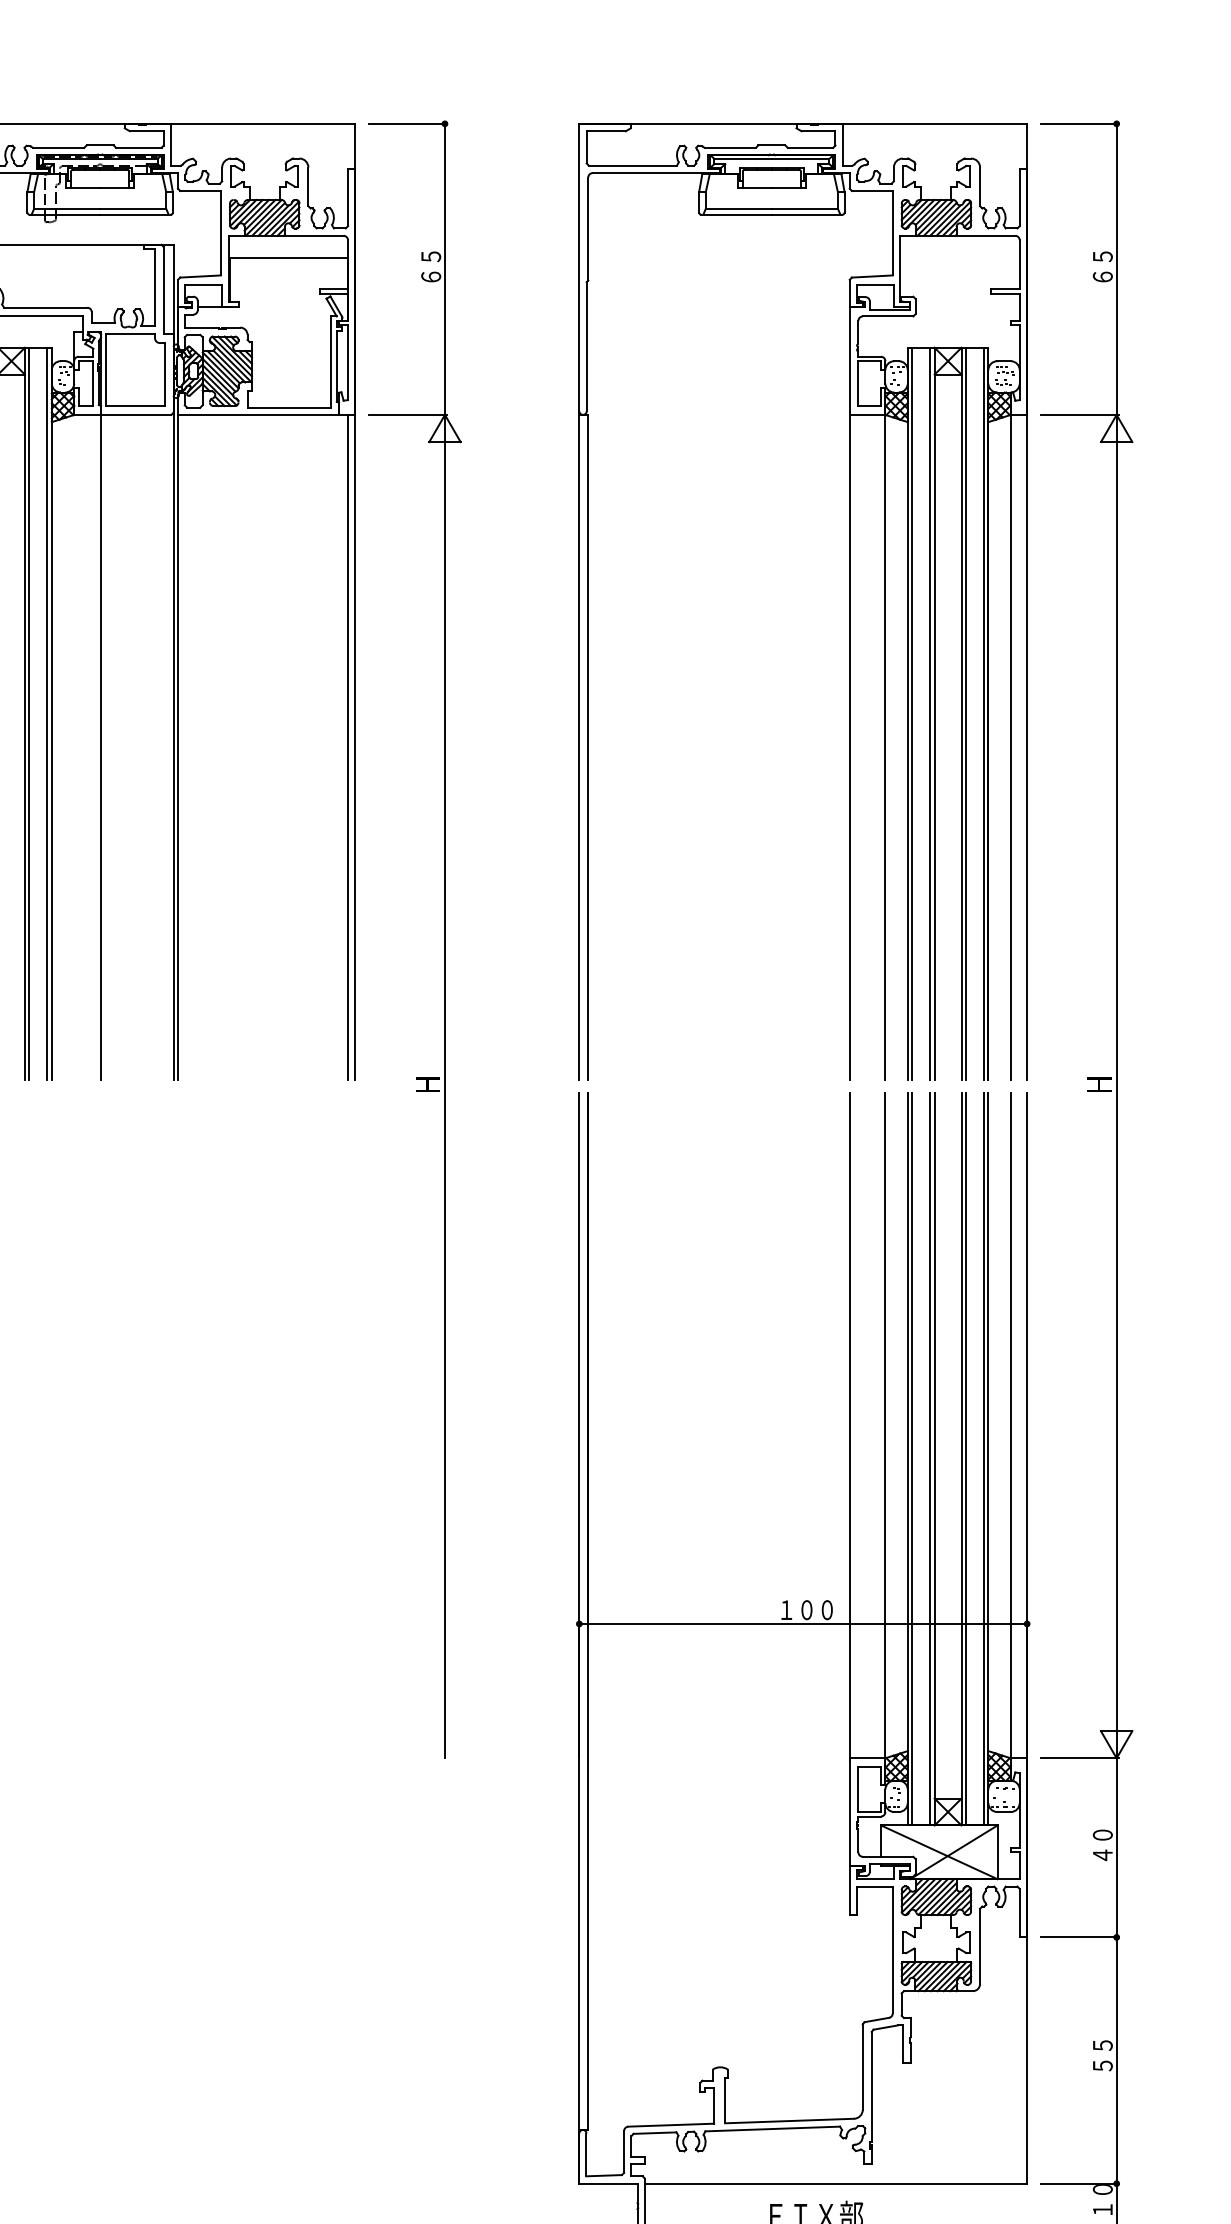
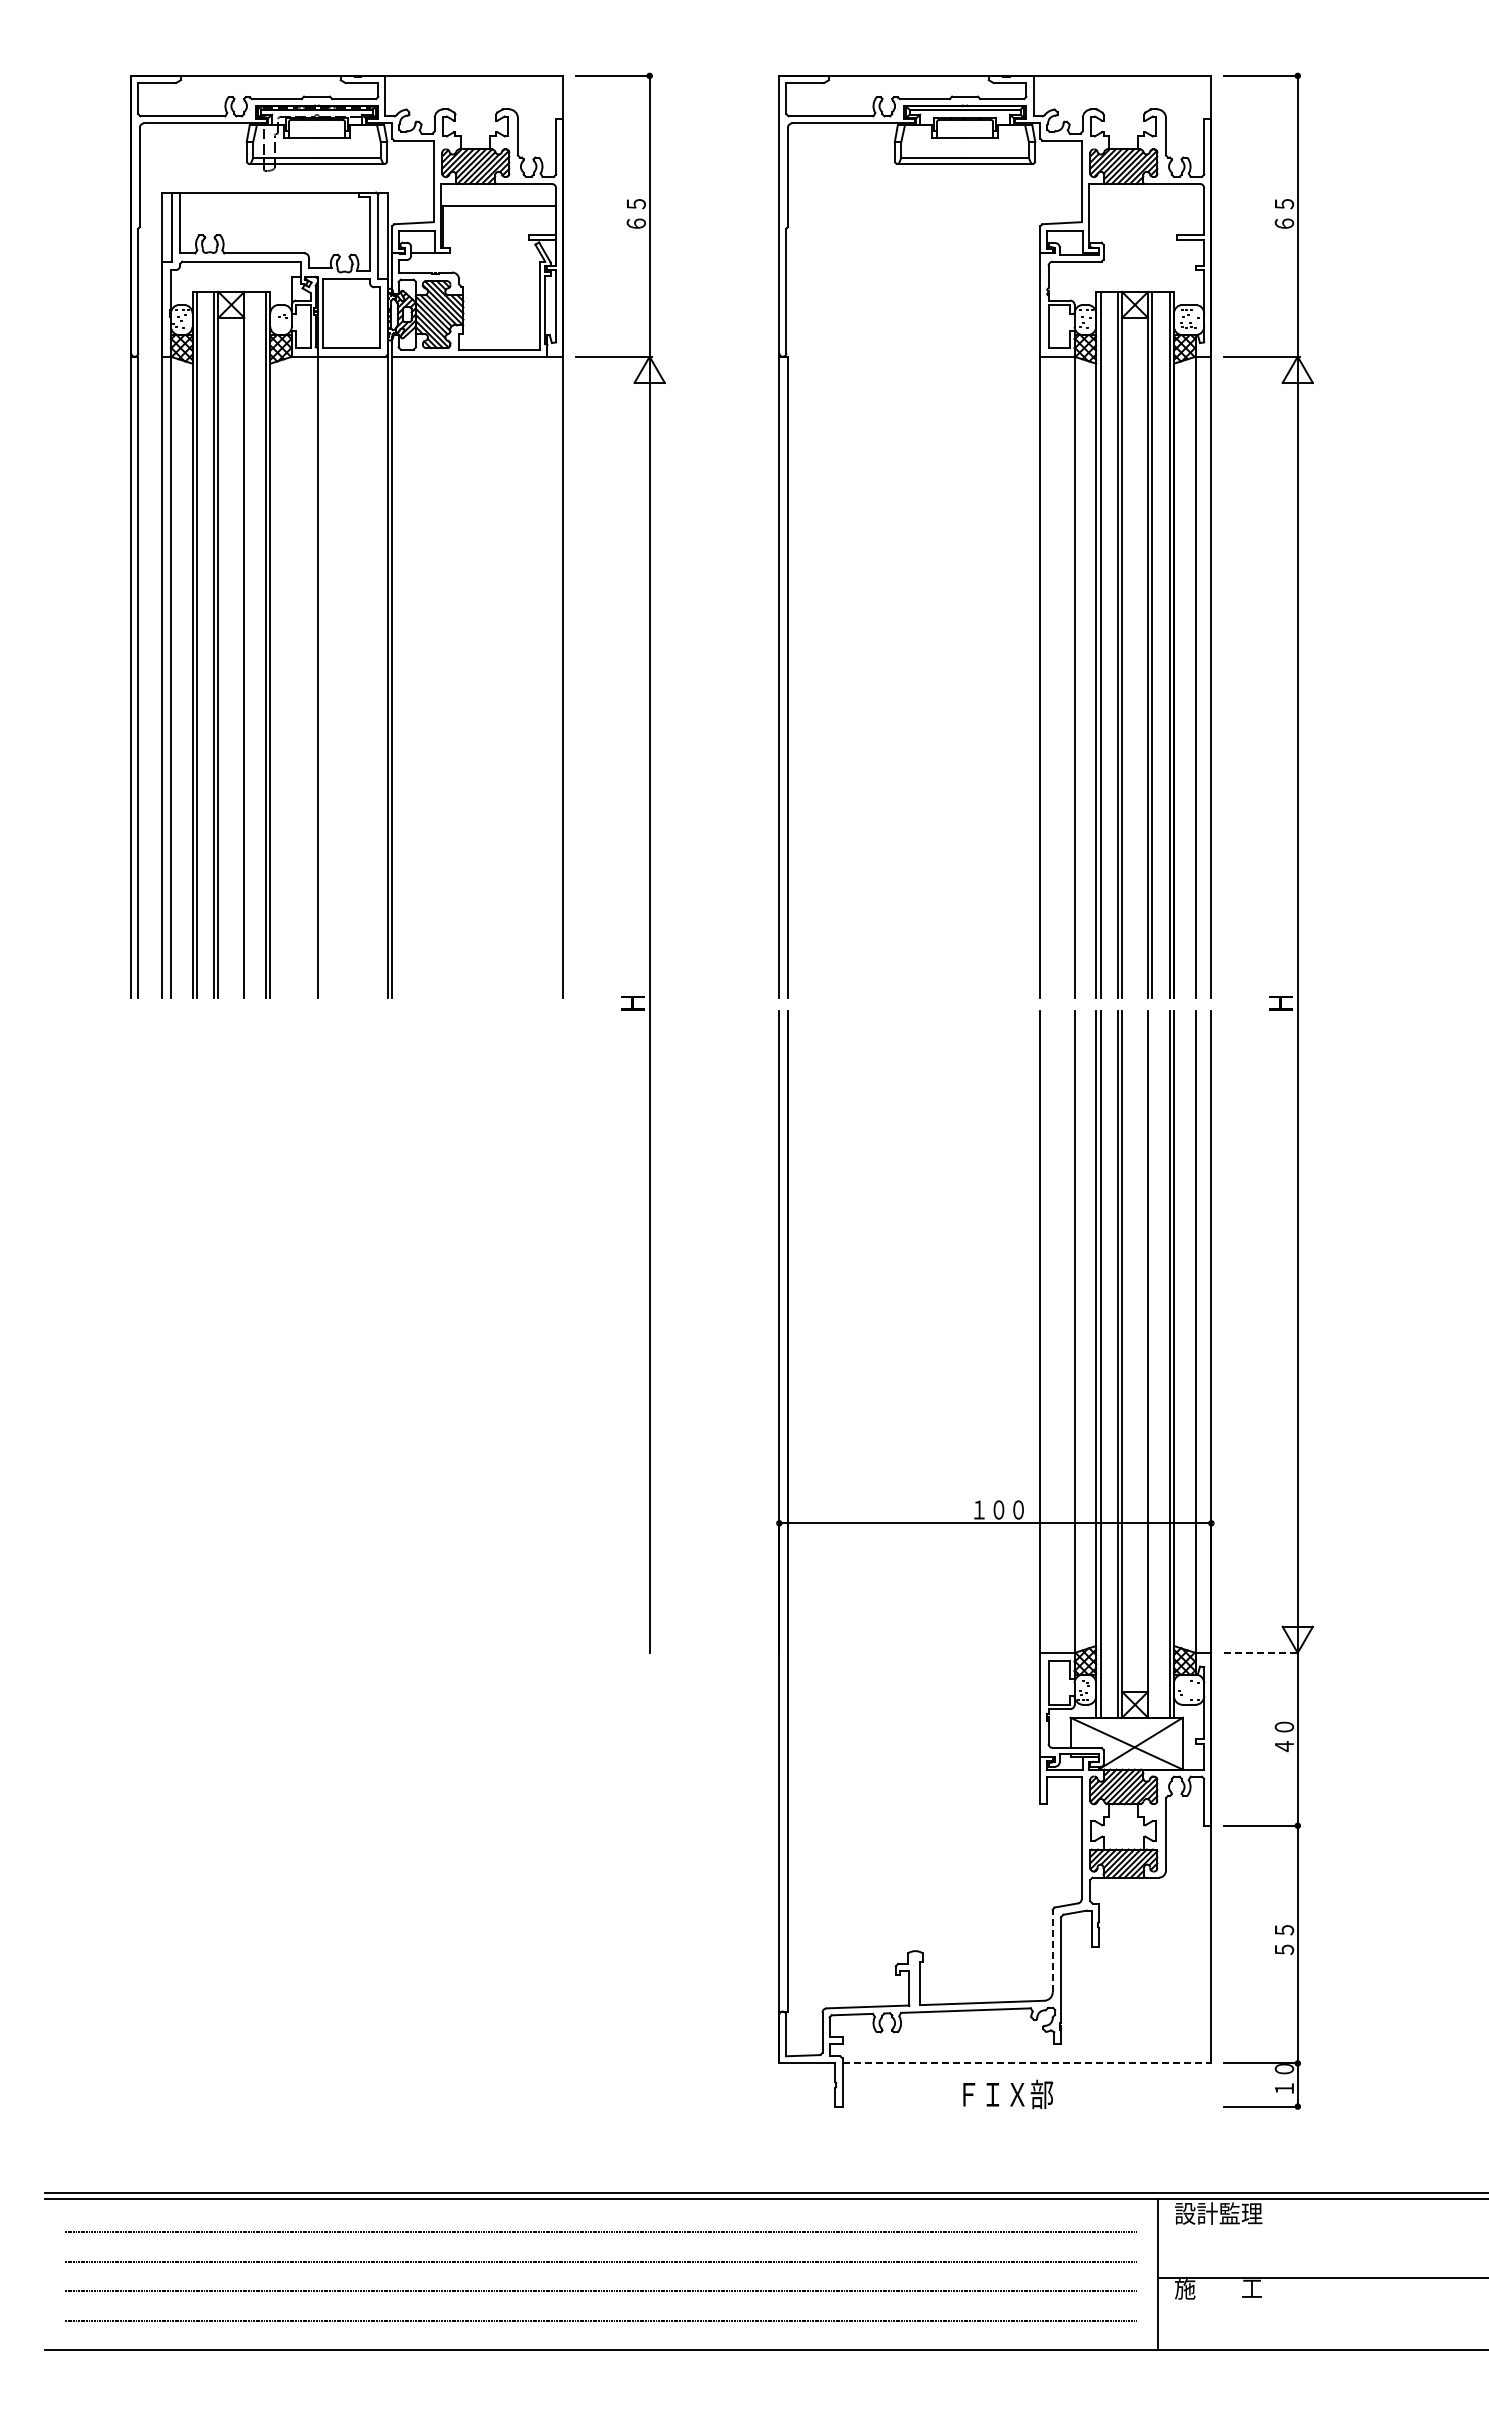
line: (29, 713) -> (248, 644), removed
line: (347, 747) -> (555, 677), removed
line: (966, 1459) -> (1152, 1364), removed
line: (1080, 1757) -> (1262, 1652), solid -> dashed
line: (862, 2066) -> (1052, 1950), solid -> dashed
line: (836, 2183) -> (1027, 2063), solid -> dashed

